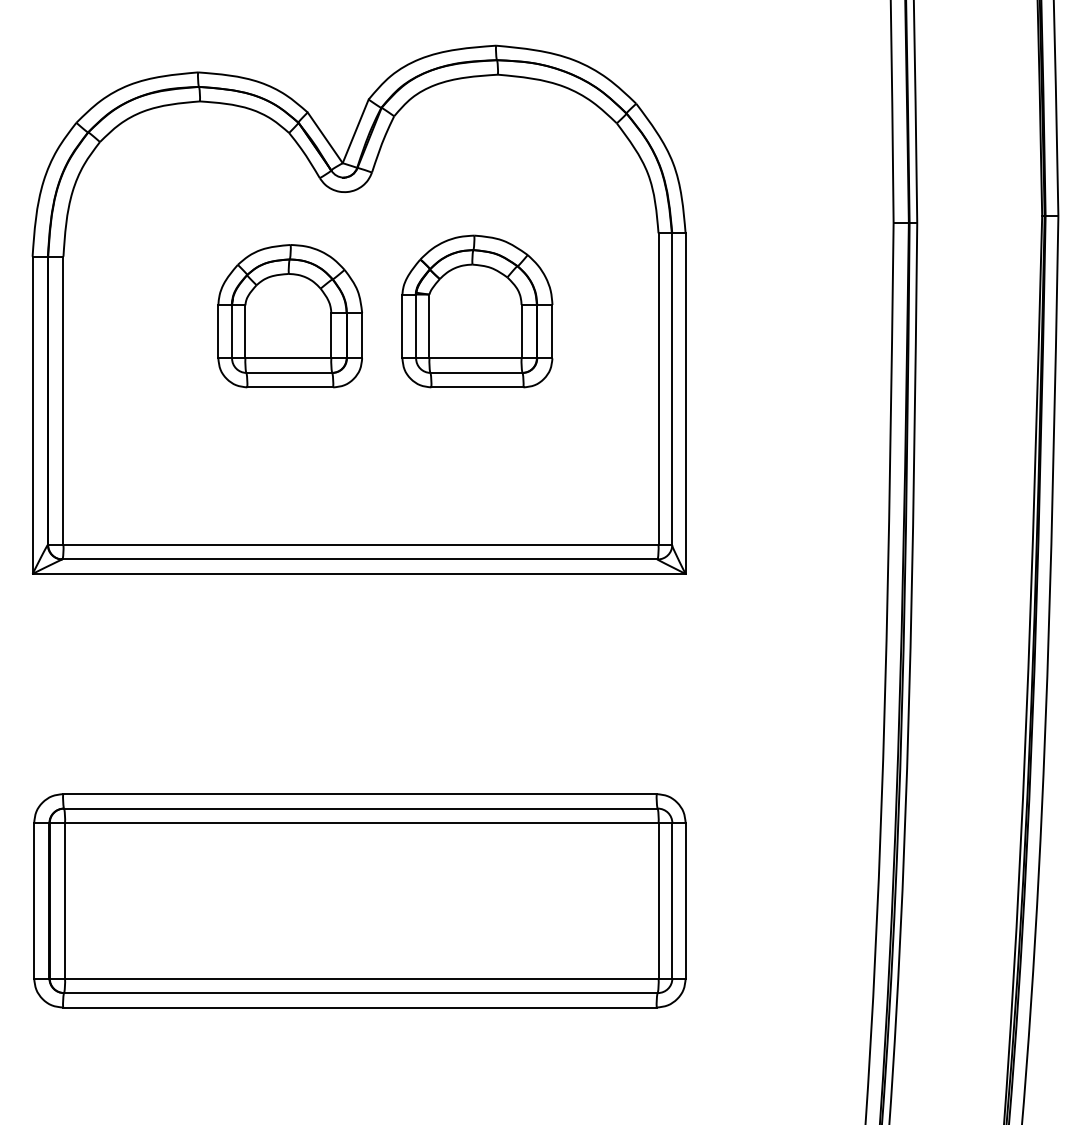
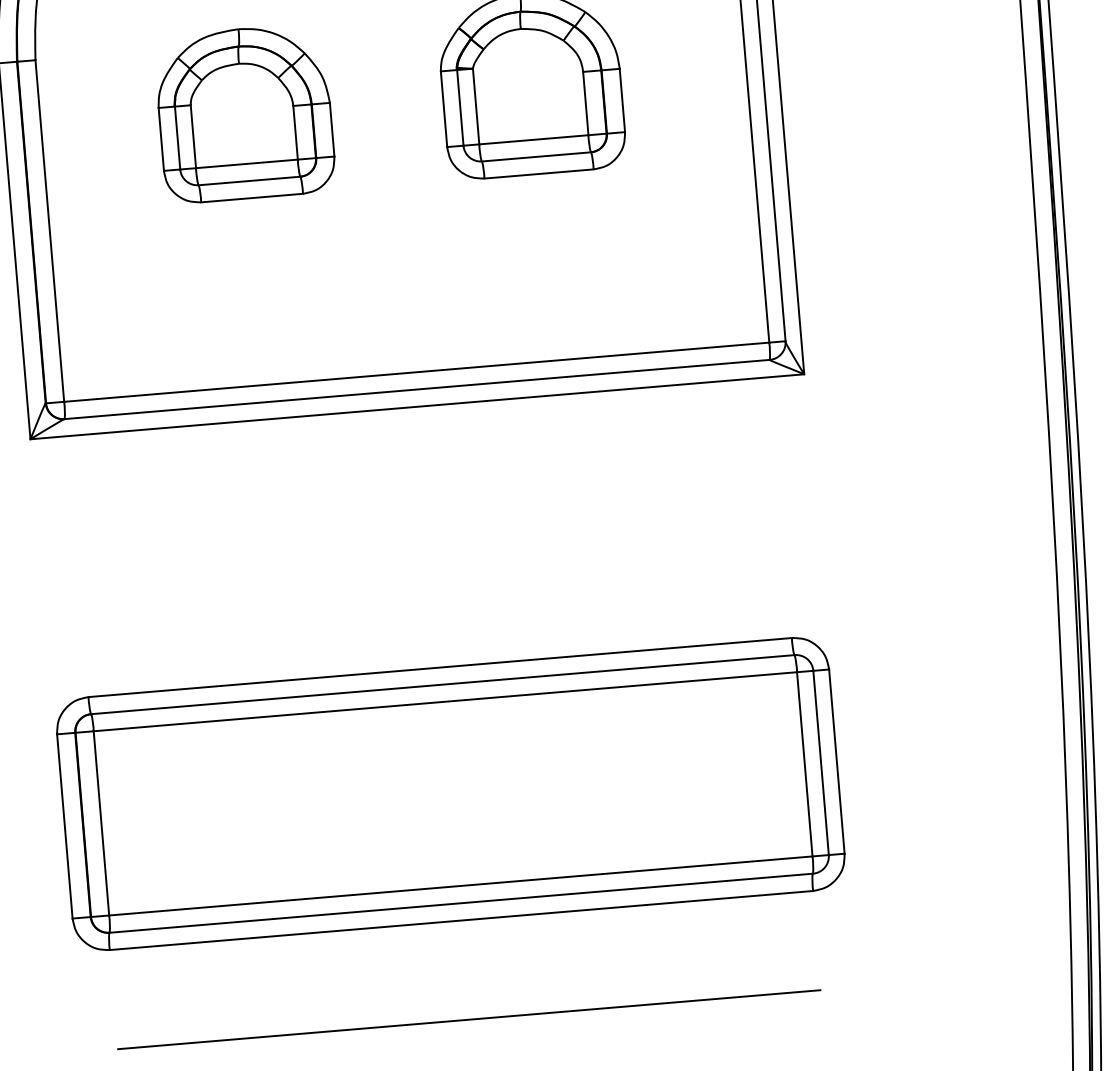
part: (289, 316) -> (244, 114), moved
line: (359, 1091) -> (469, 1019), added

